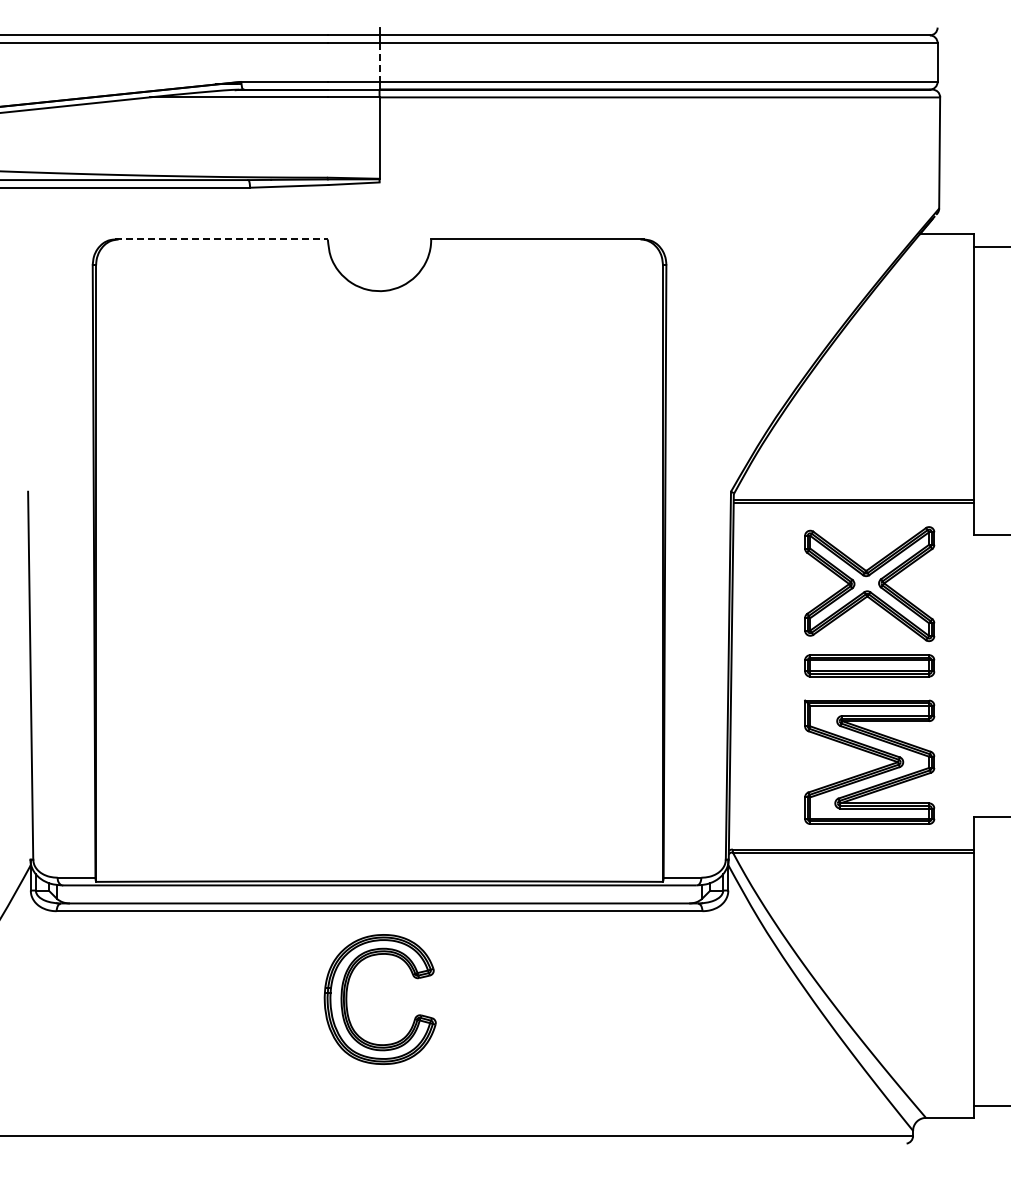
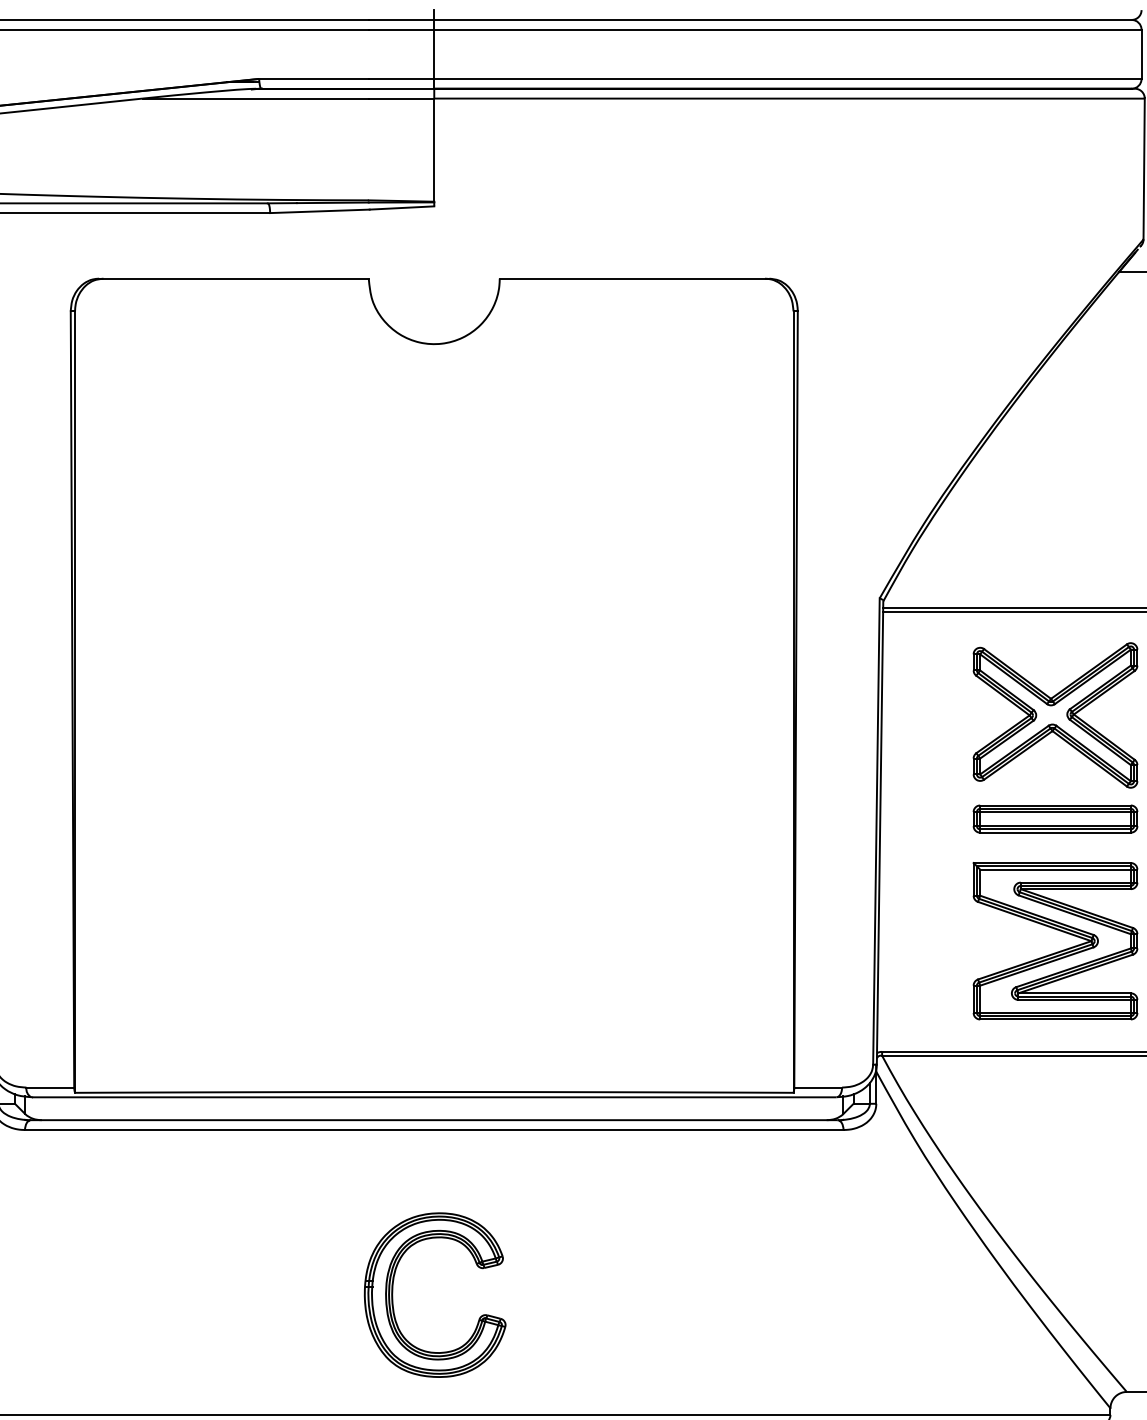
line: (379, 63) -> (434, 55), dashed -> solid
line: (221, 239) -> (233, 278), dashed -> solid
part: (347, 999) -> (393, 1295), moved

